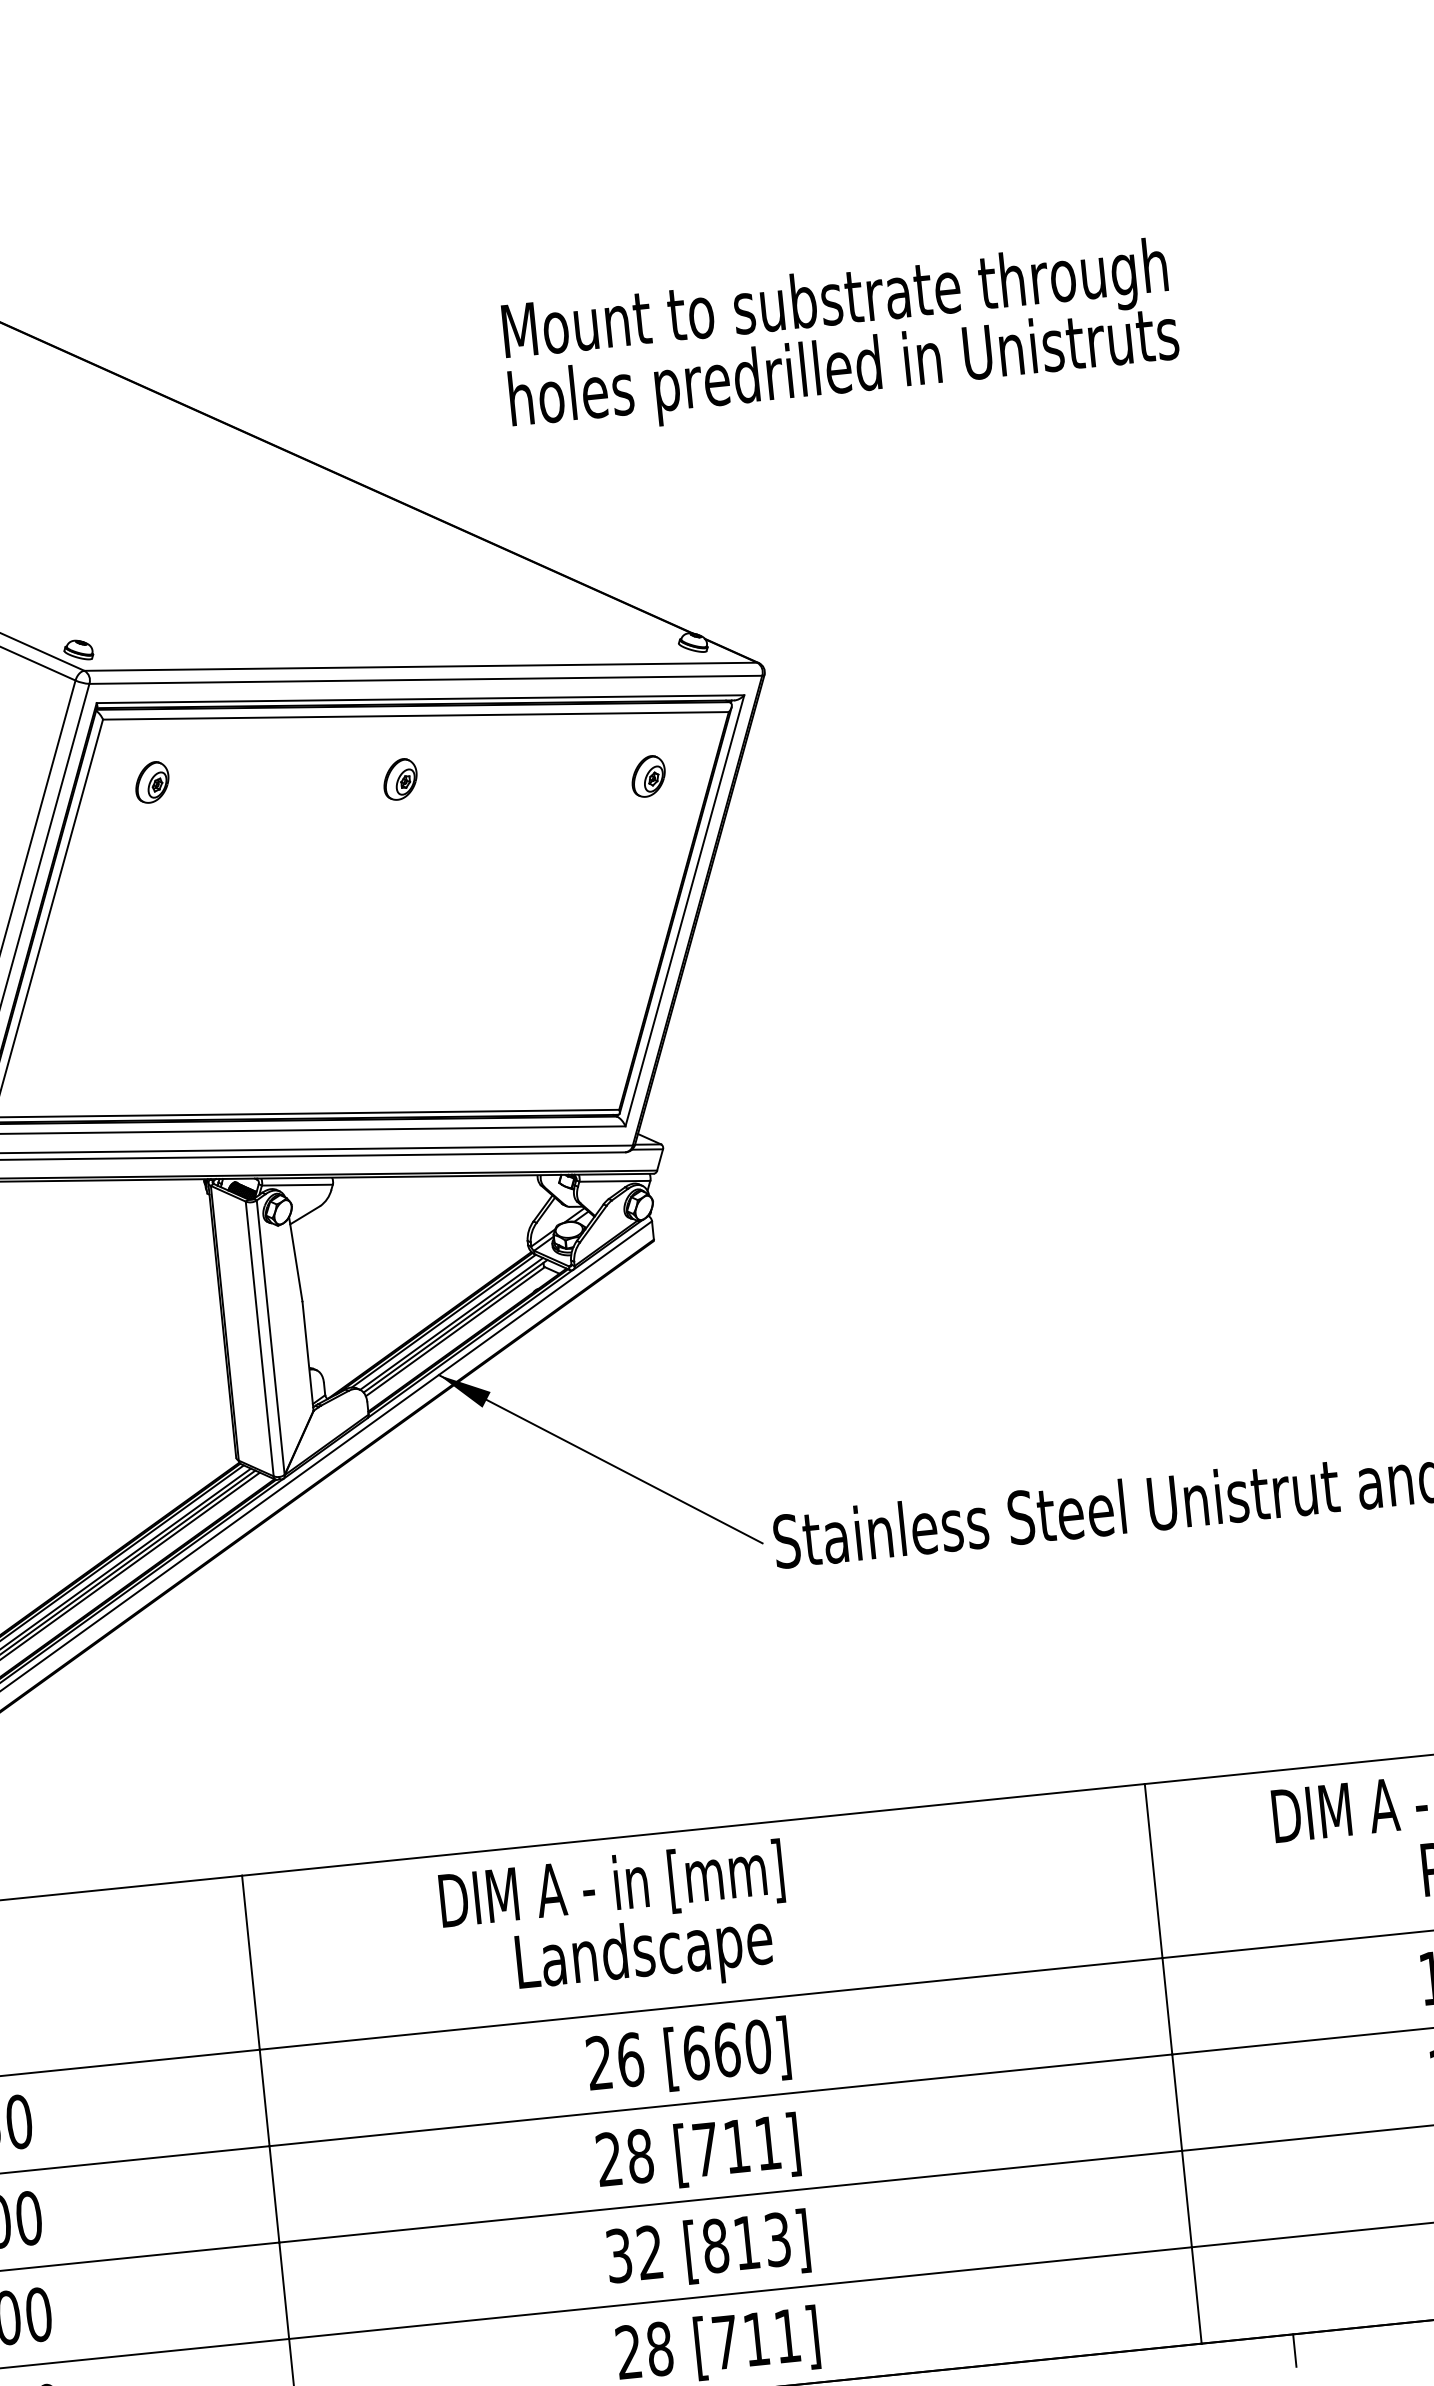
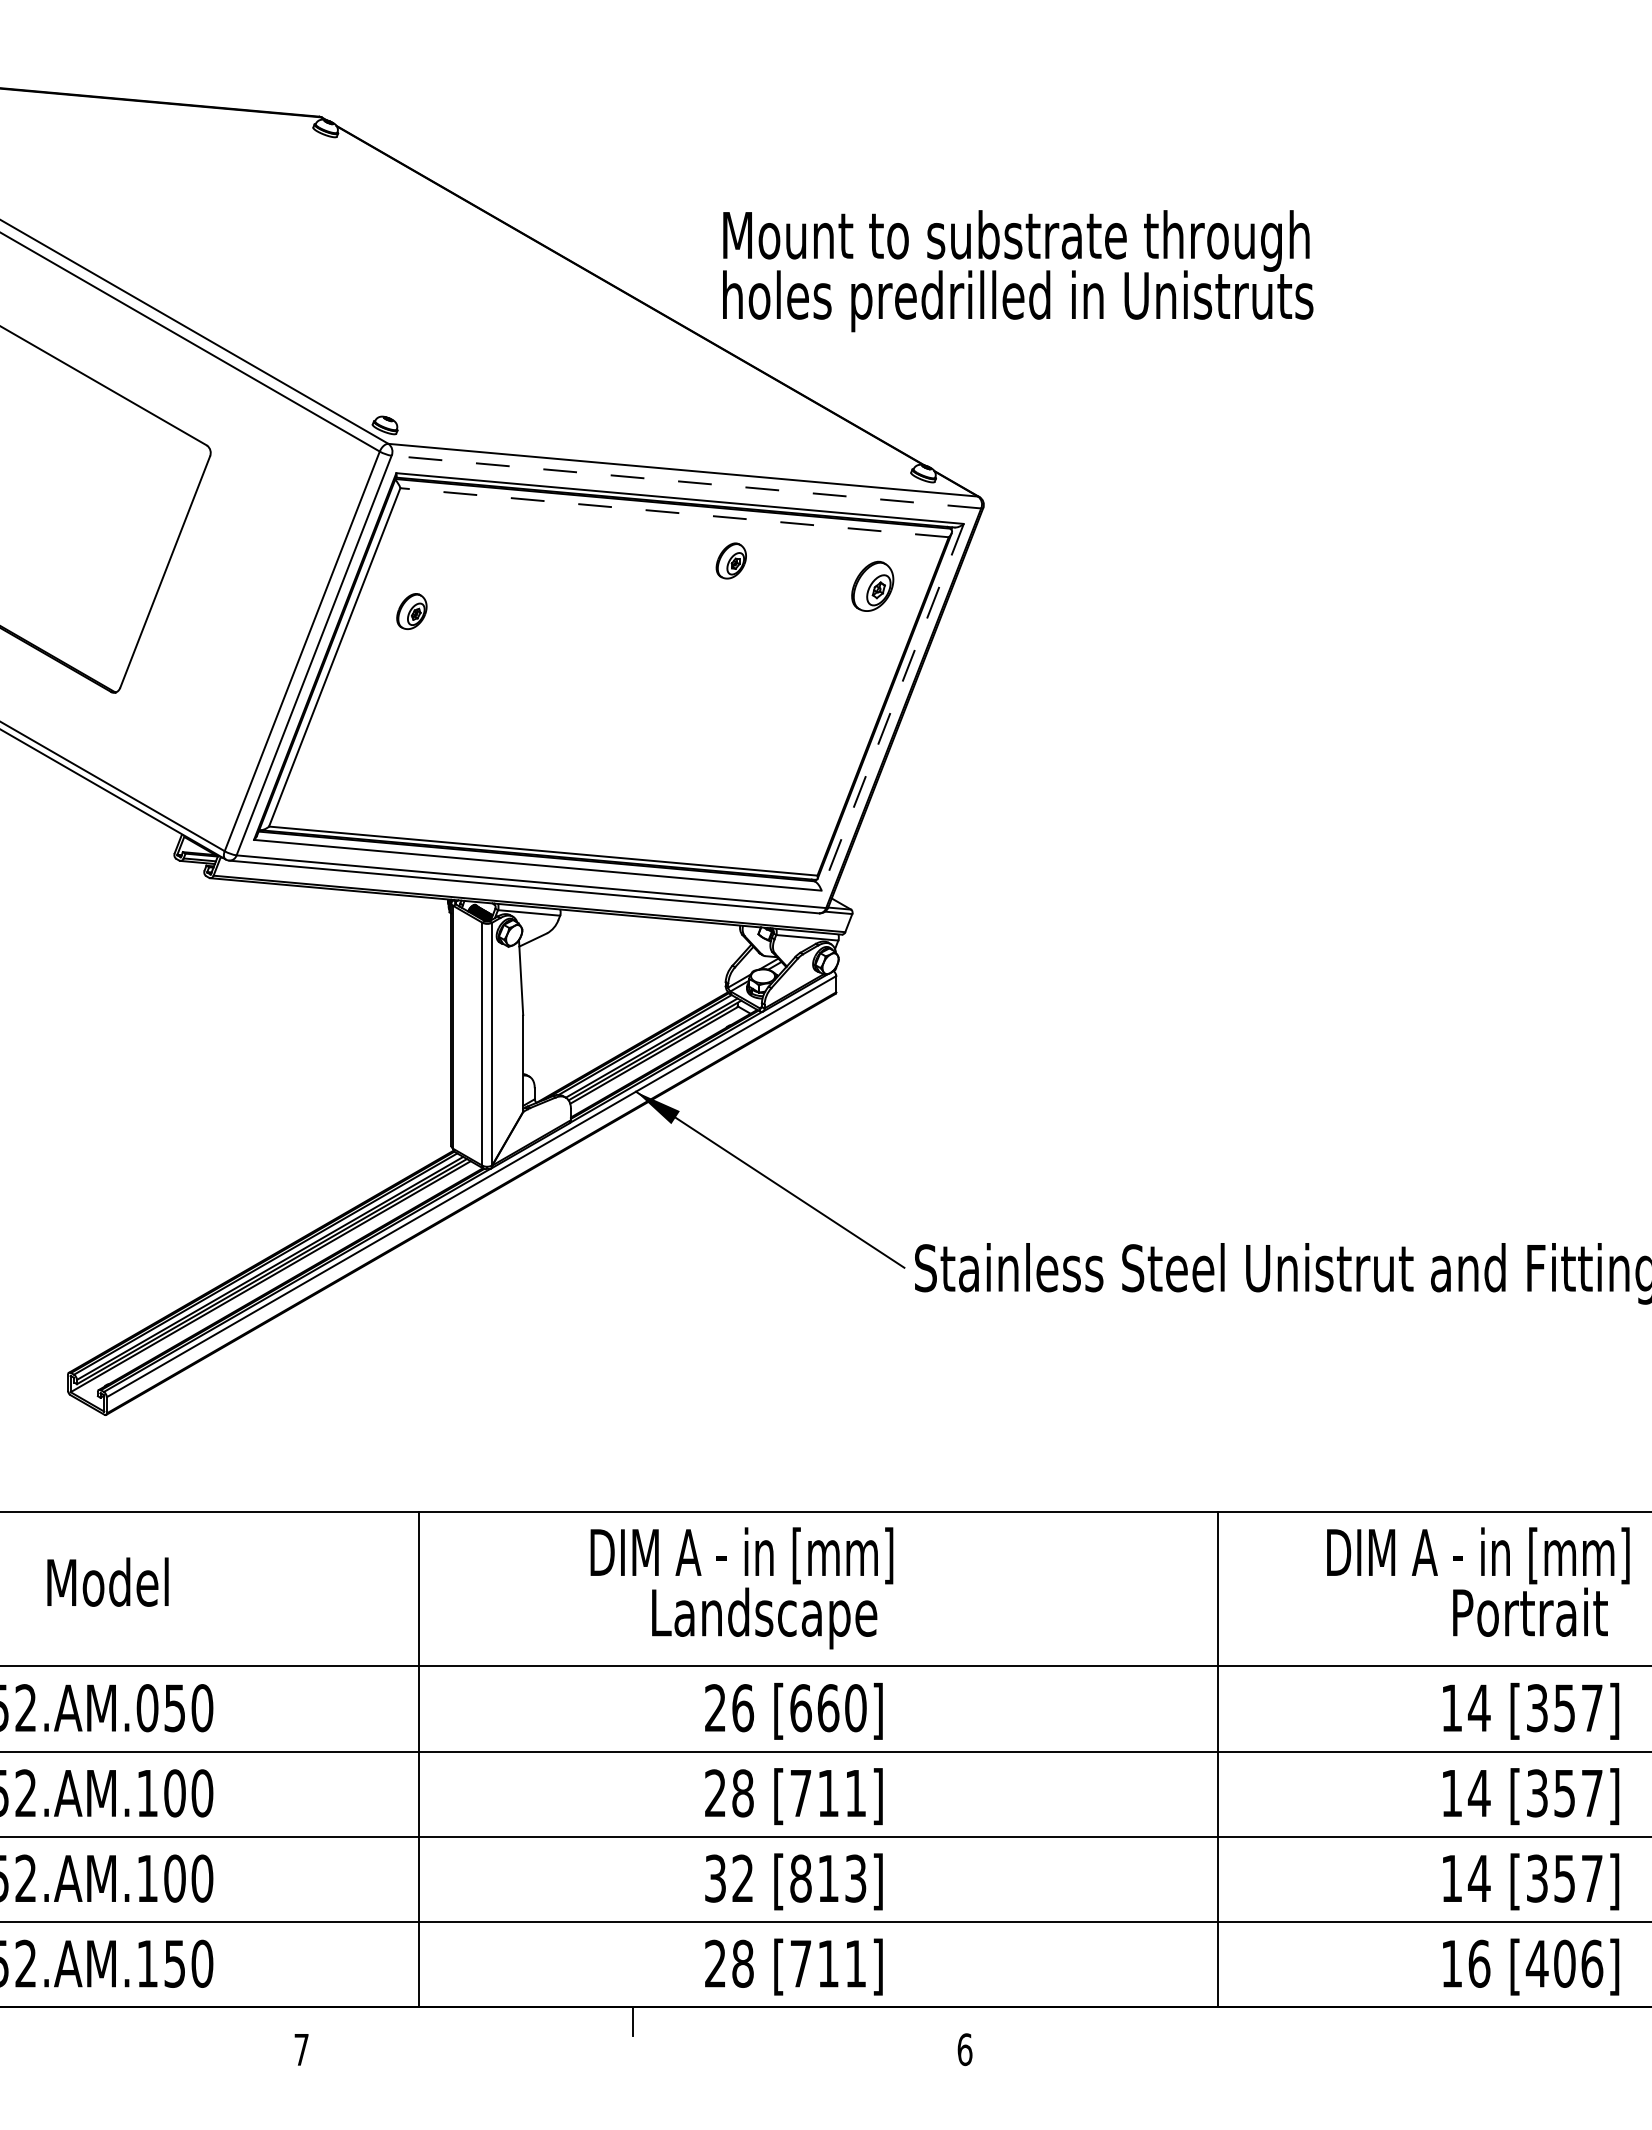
text: (841, 338) -> (1018, 271), moved
line: (425, 680) -> (686, 482), solid -> dashed
line: (415, 715) -> (674, 512), solid -> dashed
part: (648, 776) -> (872, 586), size x1.4
part: (399, 778) -> (730, 560), moved
part: (151, 782) -> (411, 611), moved
line: (684, 911) -> (892, 707), solid -> dashed
line: (1294, 2350) -> (1298, 2021), removed

